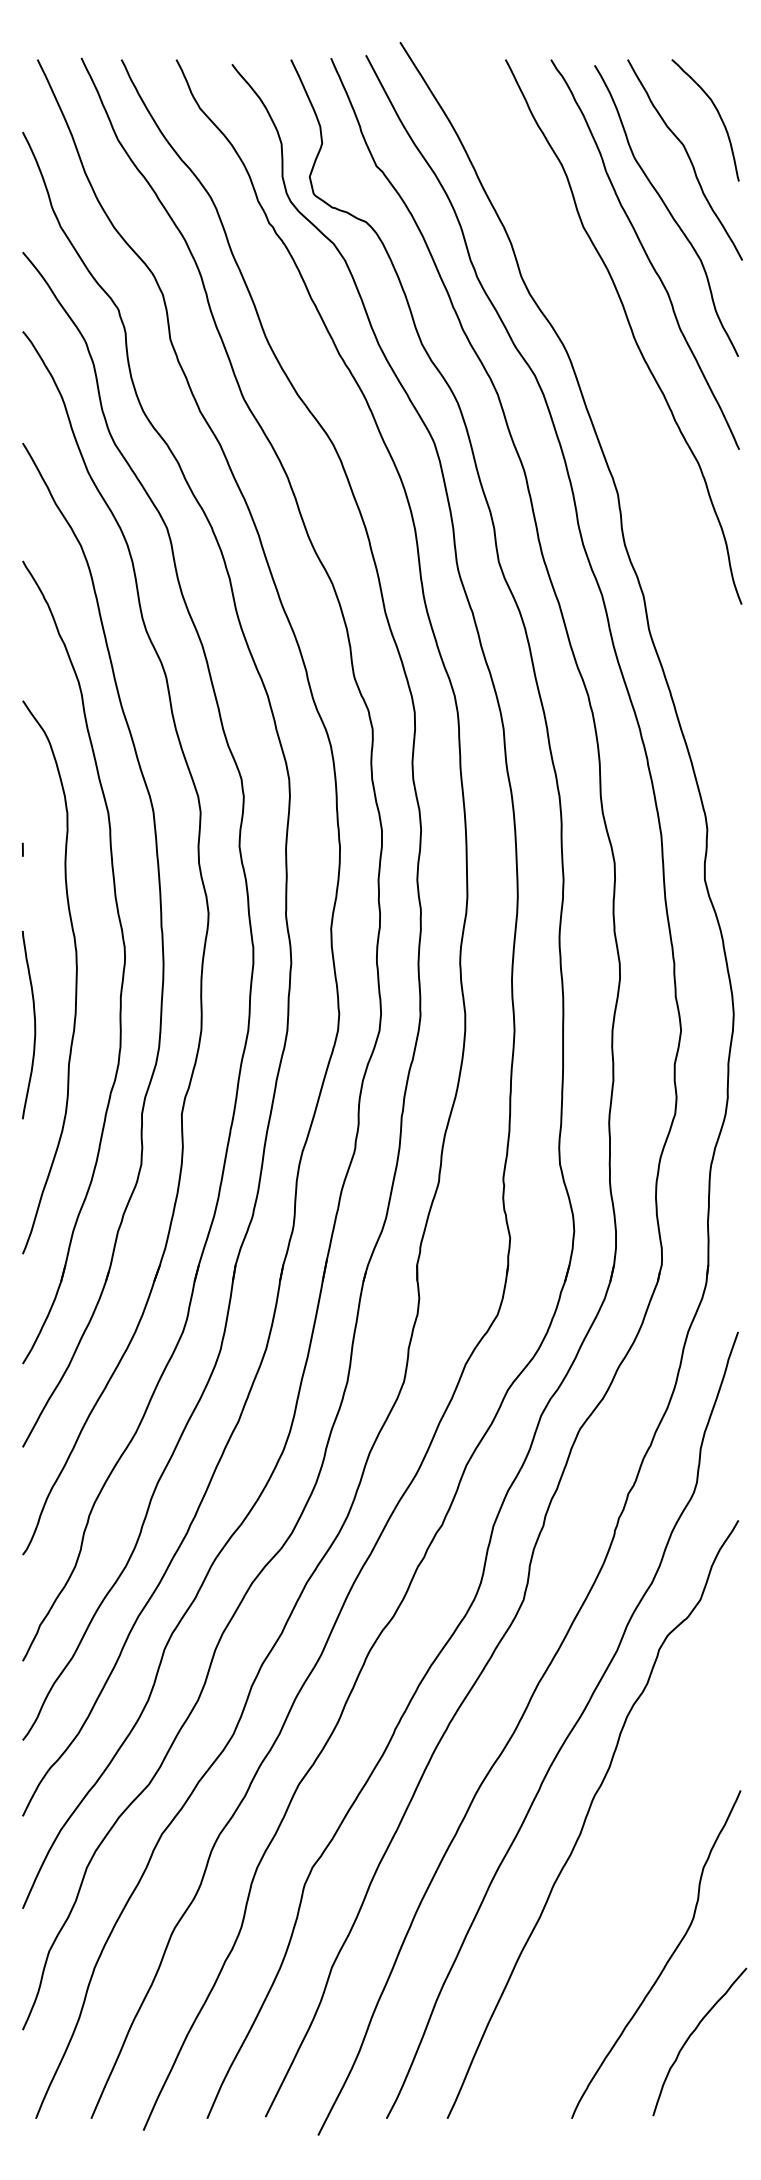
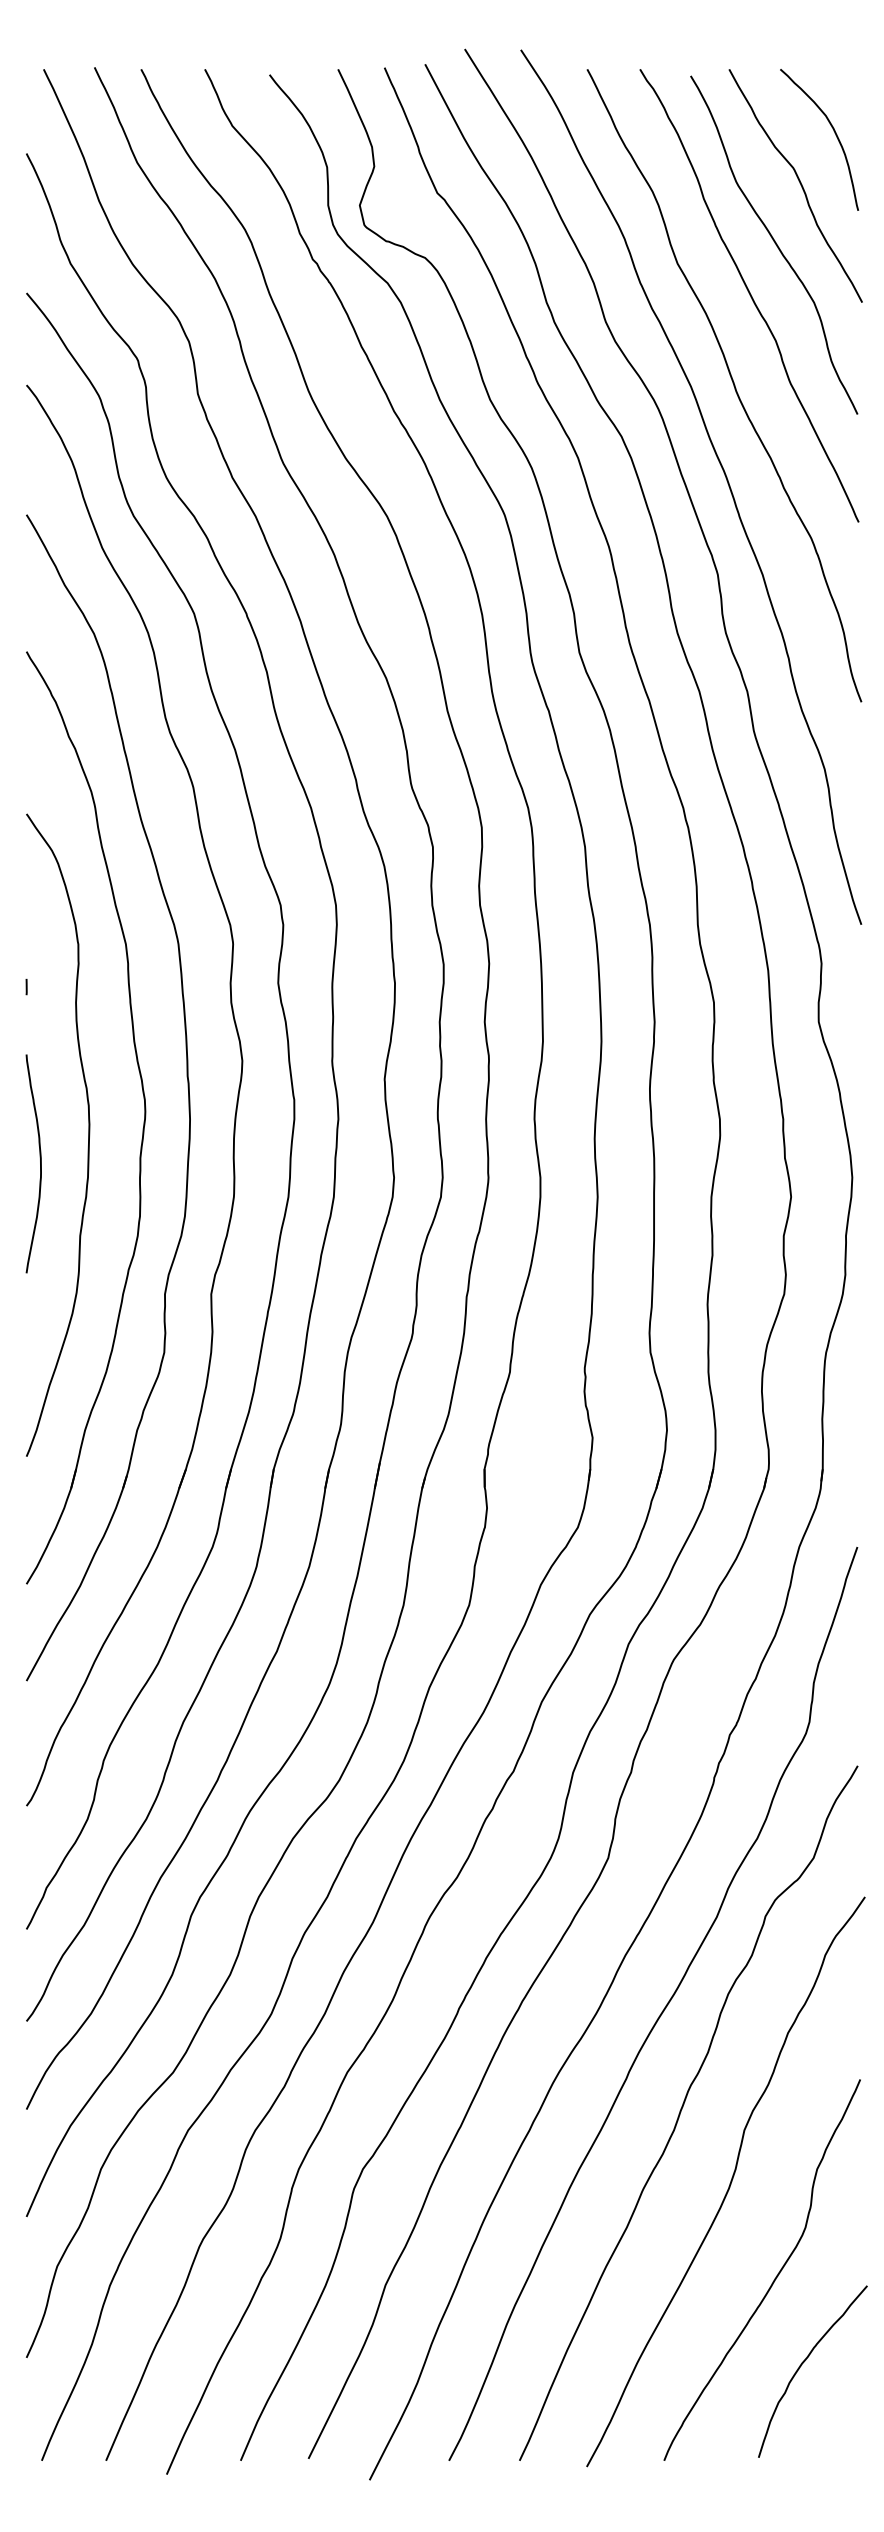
curve: (623, 409) -> (724, 475), added
curve: (34, 1025) -> (40, 1164), moved
curve: (628, 1878) -> (730, 2181), added

